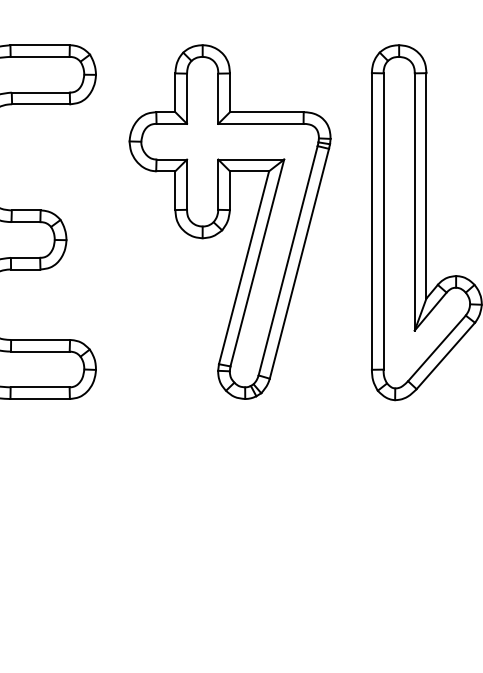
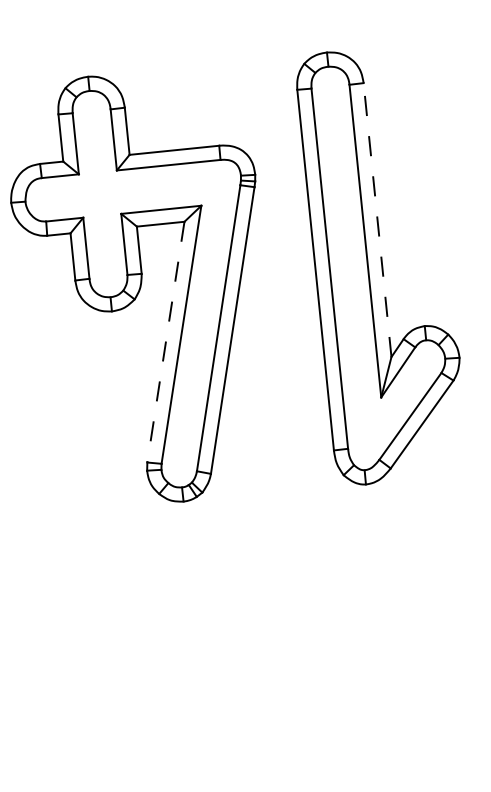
line: (426, 185) -> (377, 219), solid -> dashed
line: (244, 267) -> (166, 341), solid -> dashed

